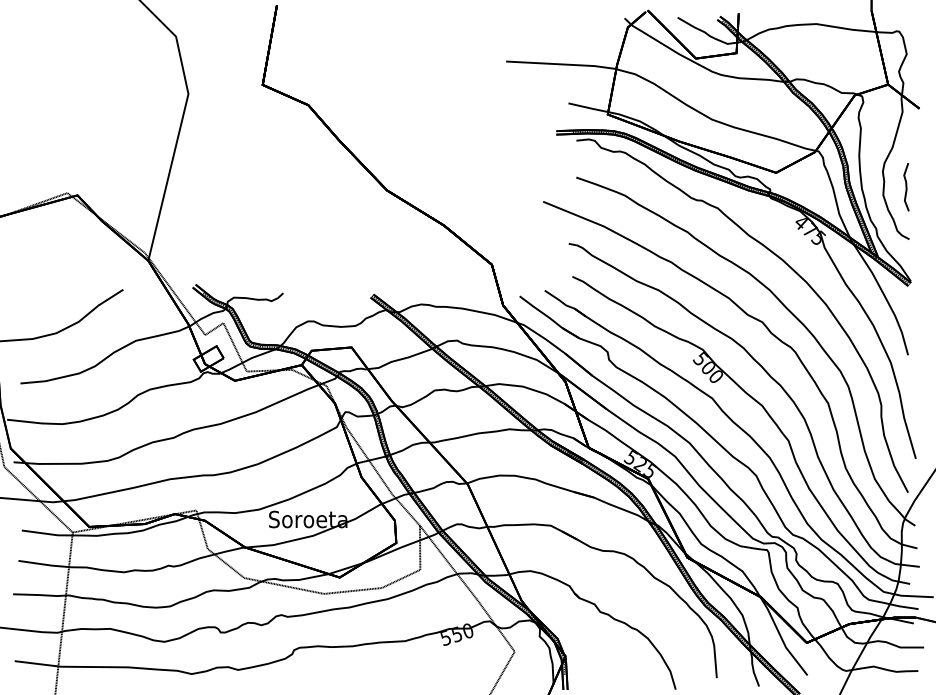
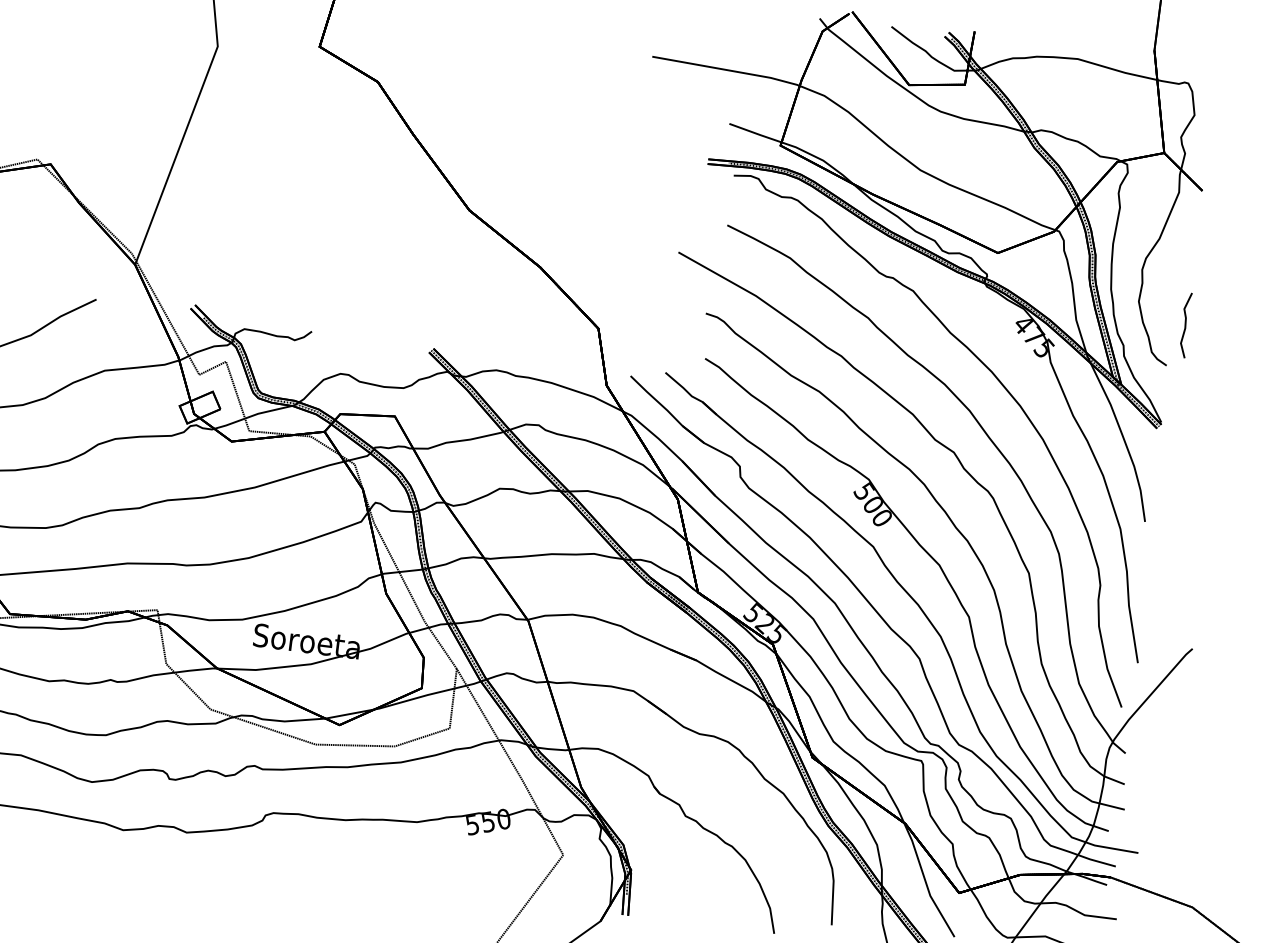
curve: (906, 187) -> (1185, 325), moved

